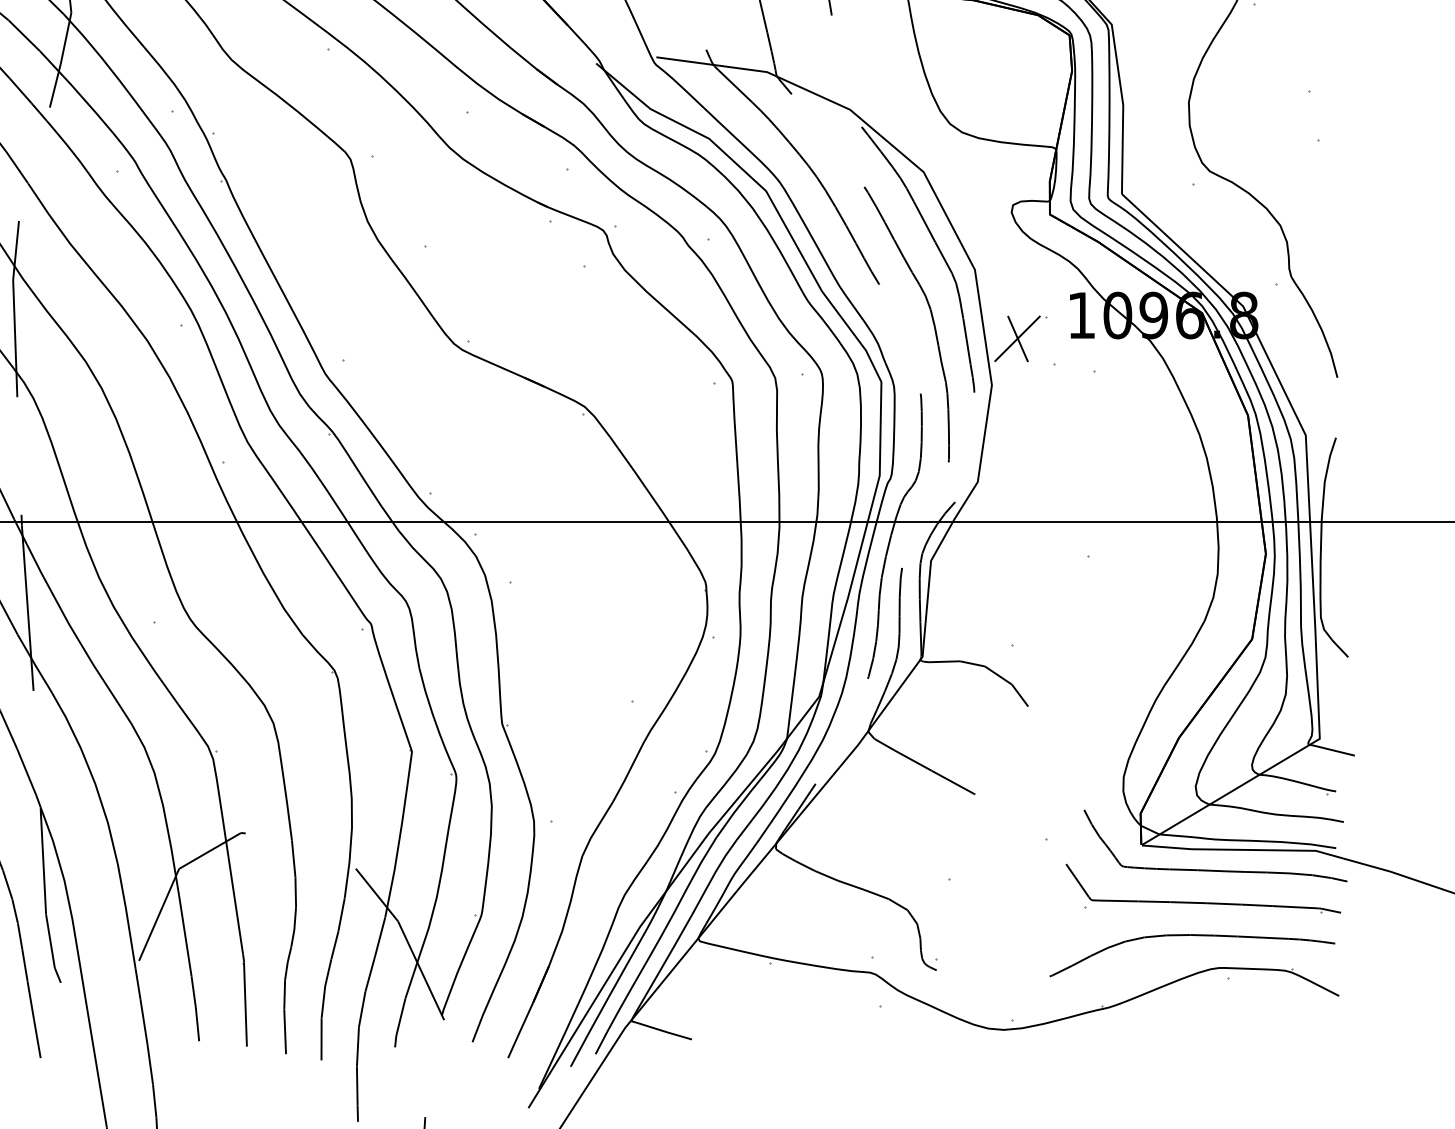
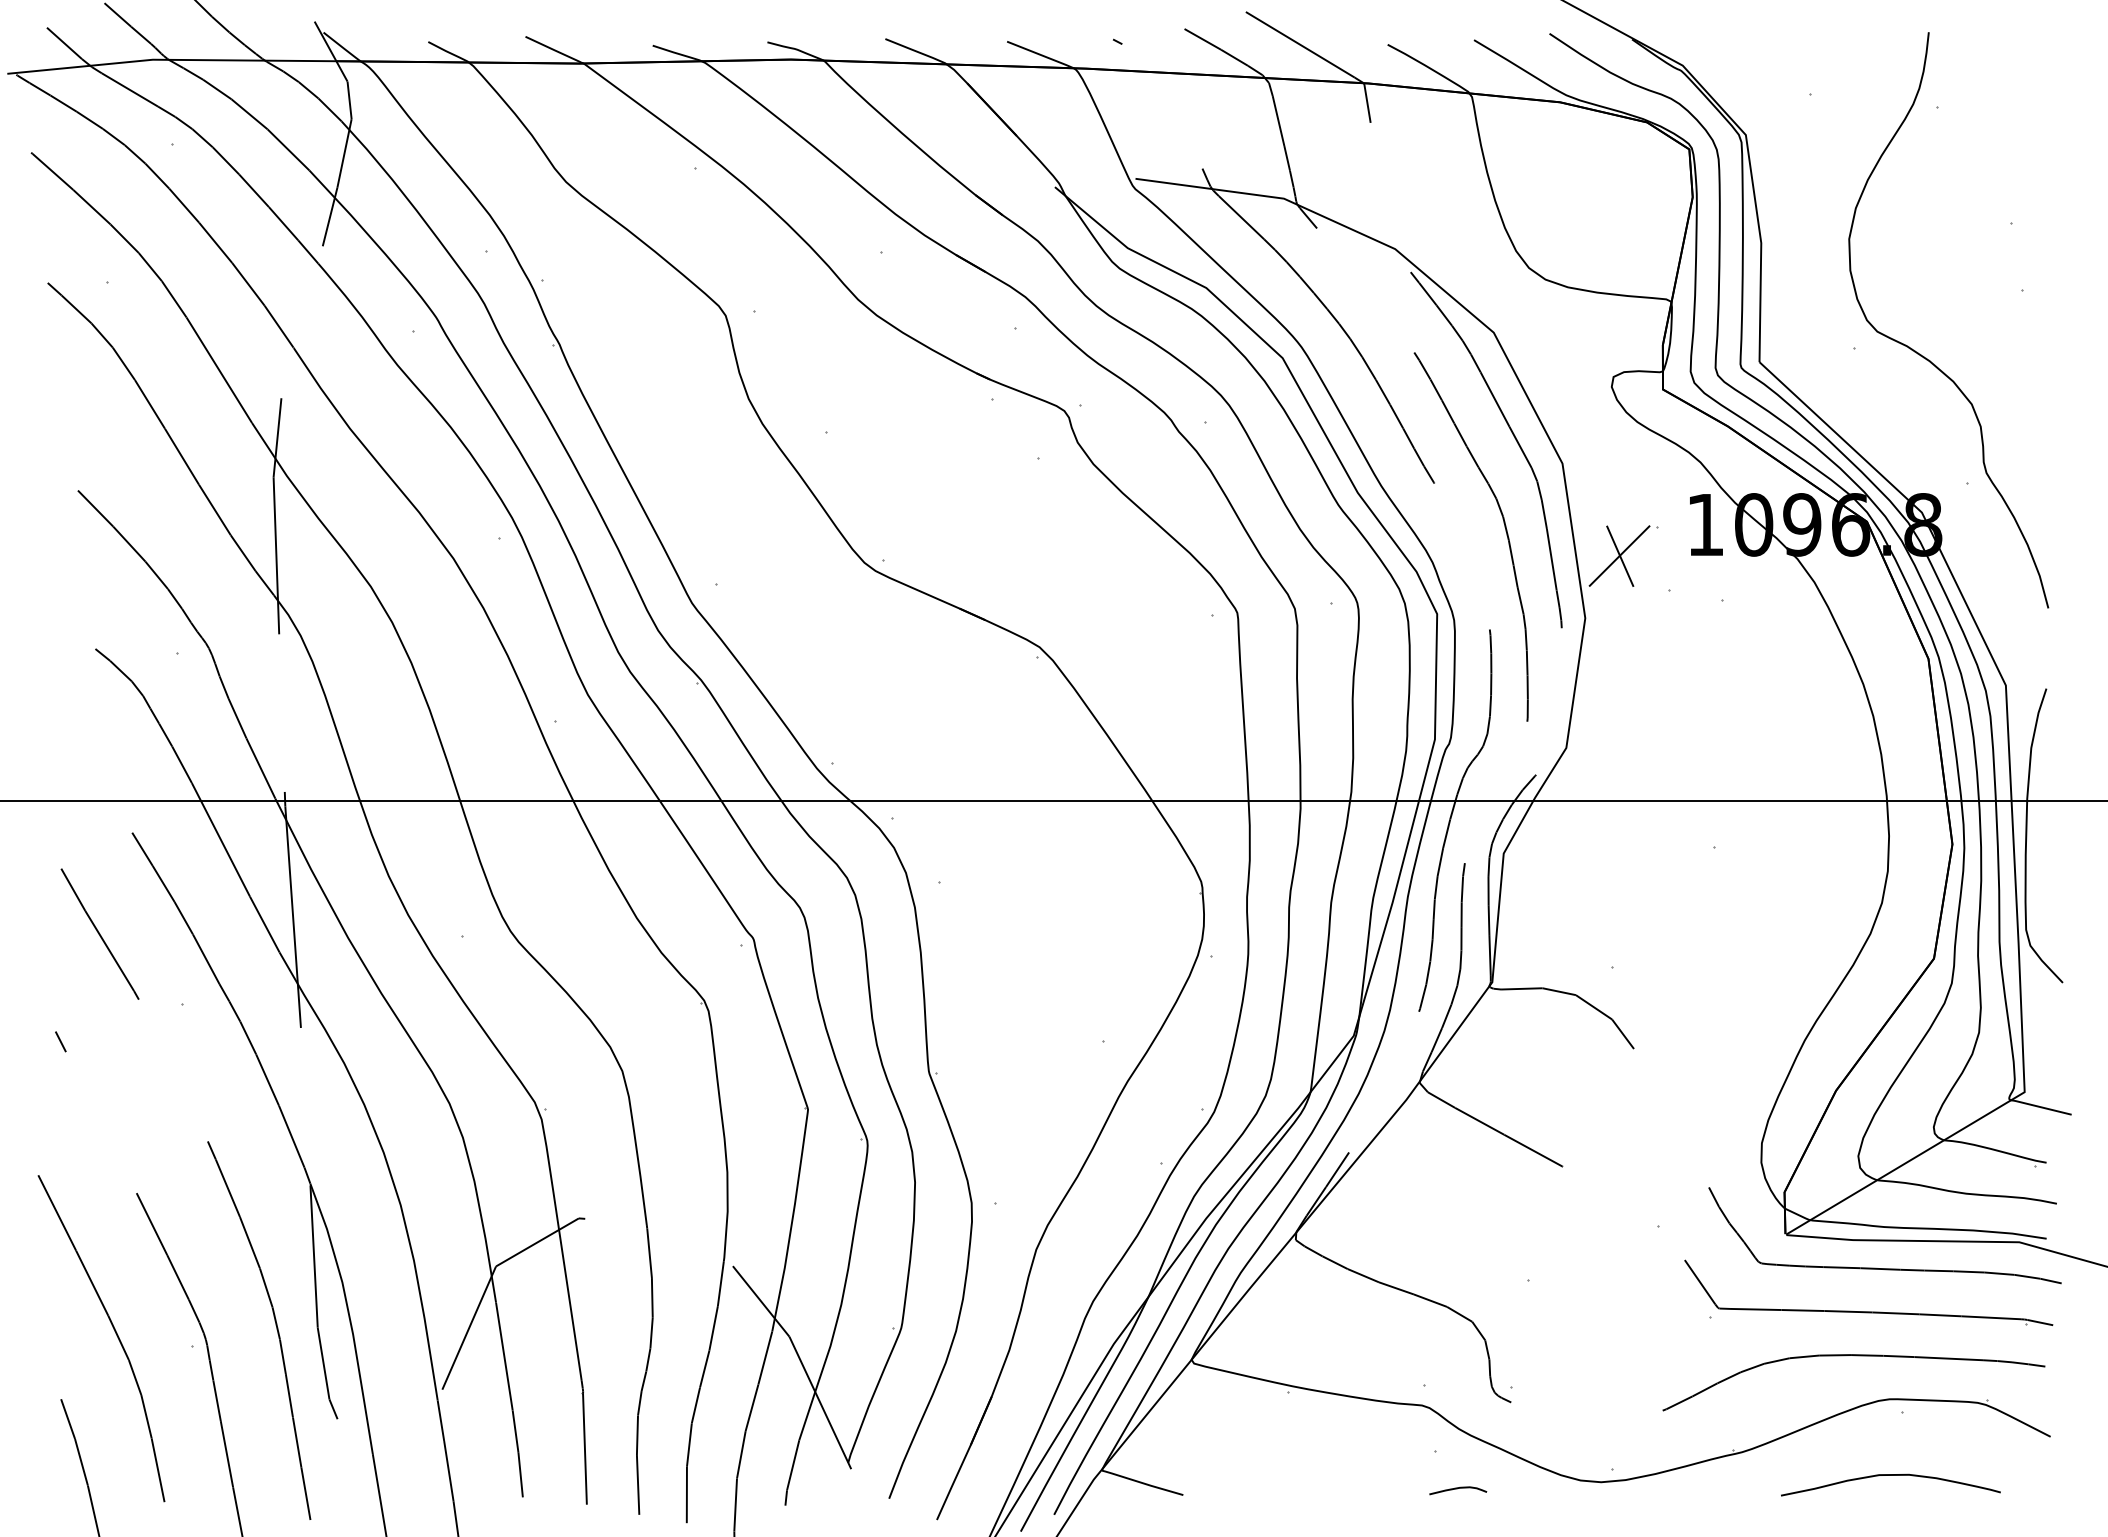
curve: (1219, 1024) -> (1890, 1475), added
curve: (896, 1035) -> (1457, 1489), added

